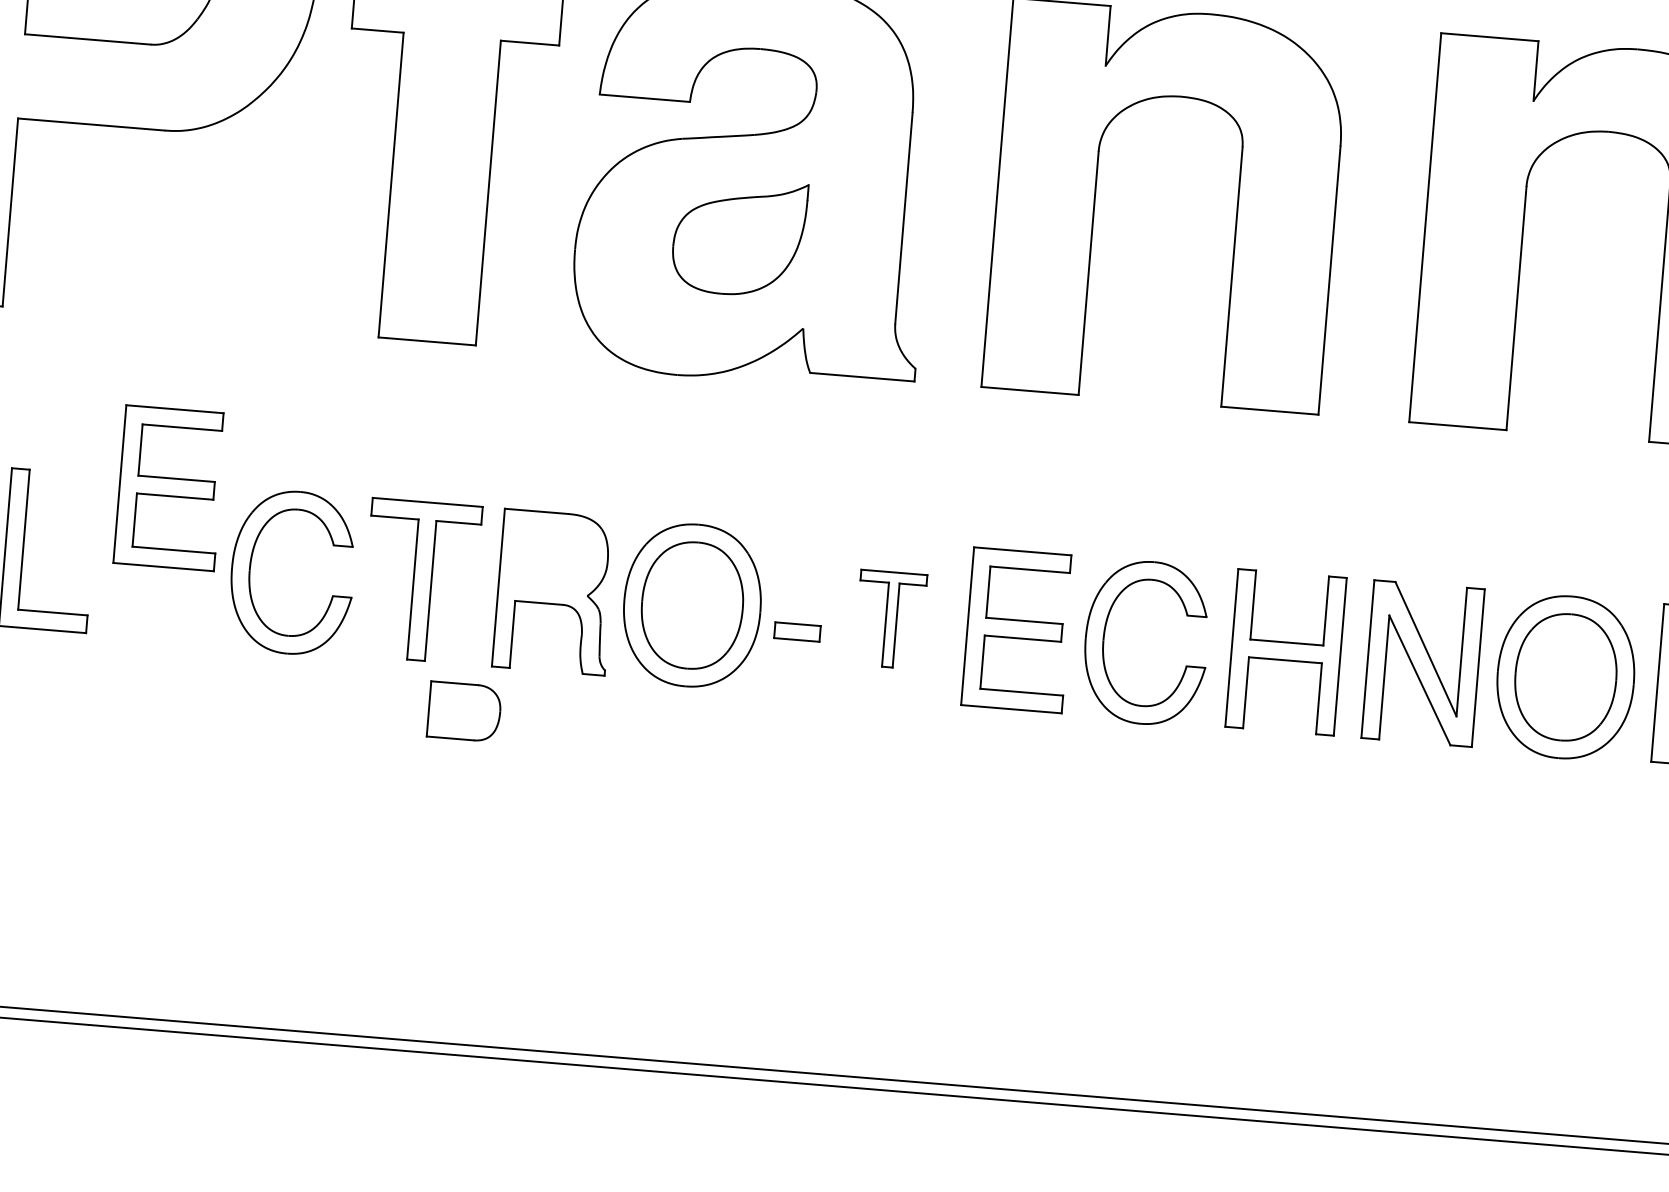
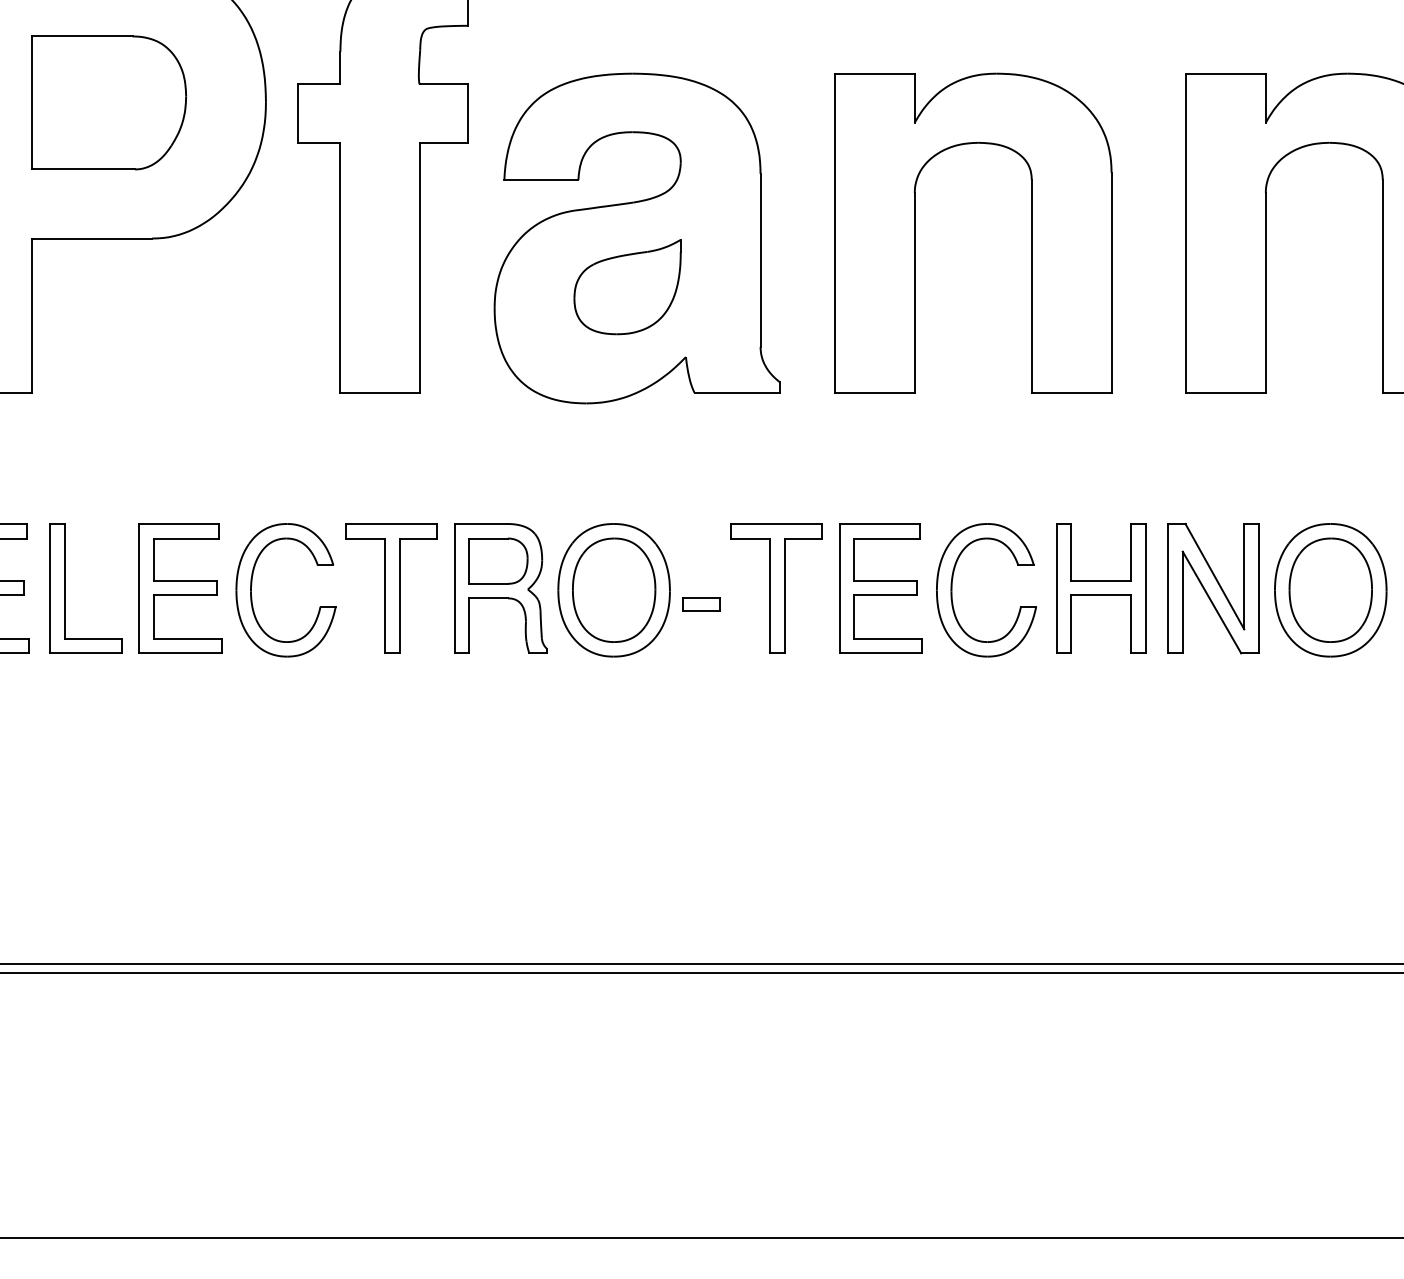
part: (170, 488) -> (180, 588), moved
part: (890, 619) -> (776, 588), size x1.67
part: (464, 711) -> (498, 560), moved

